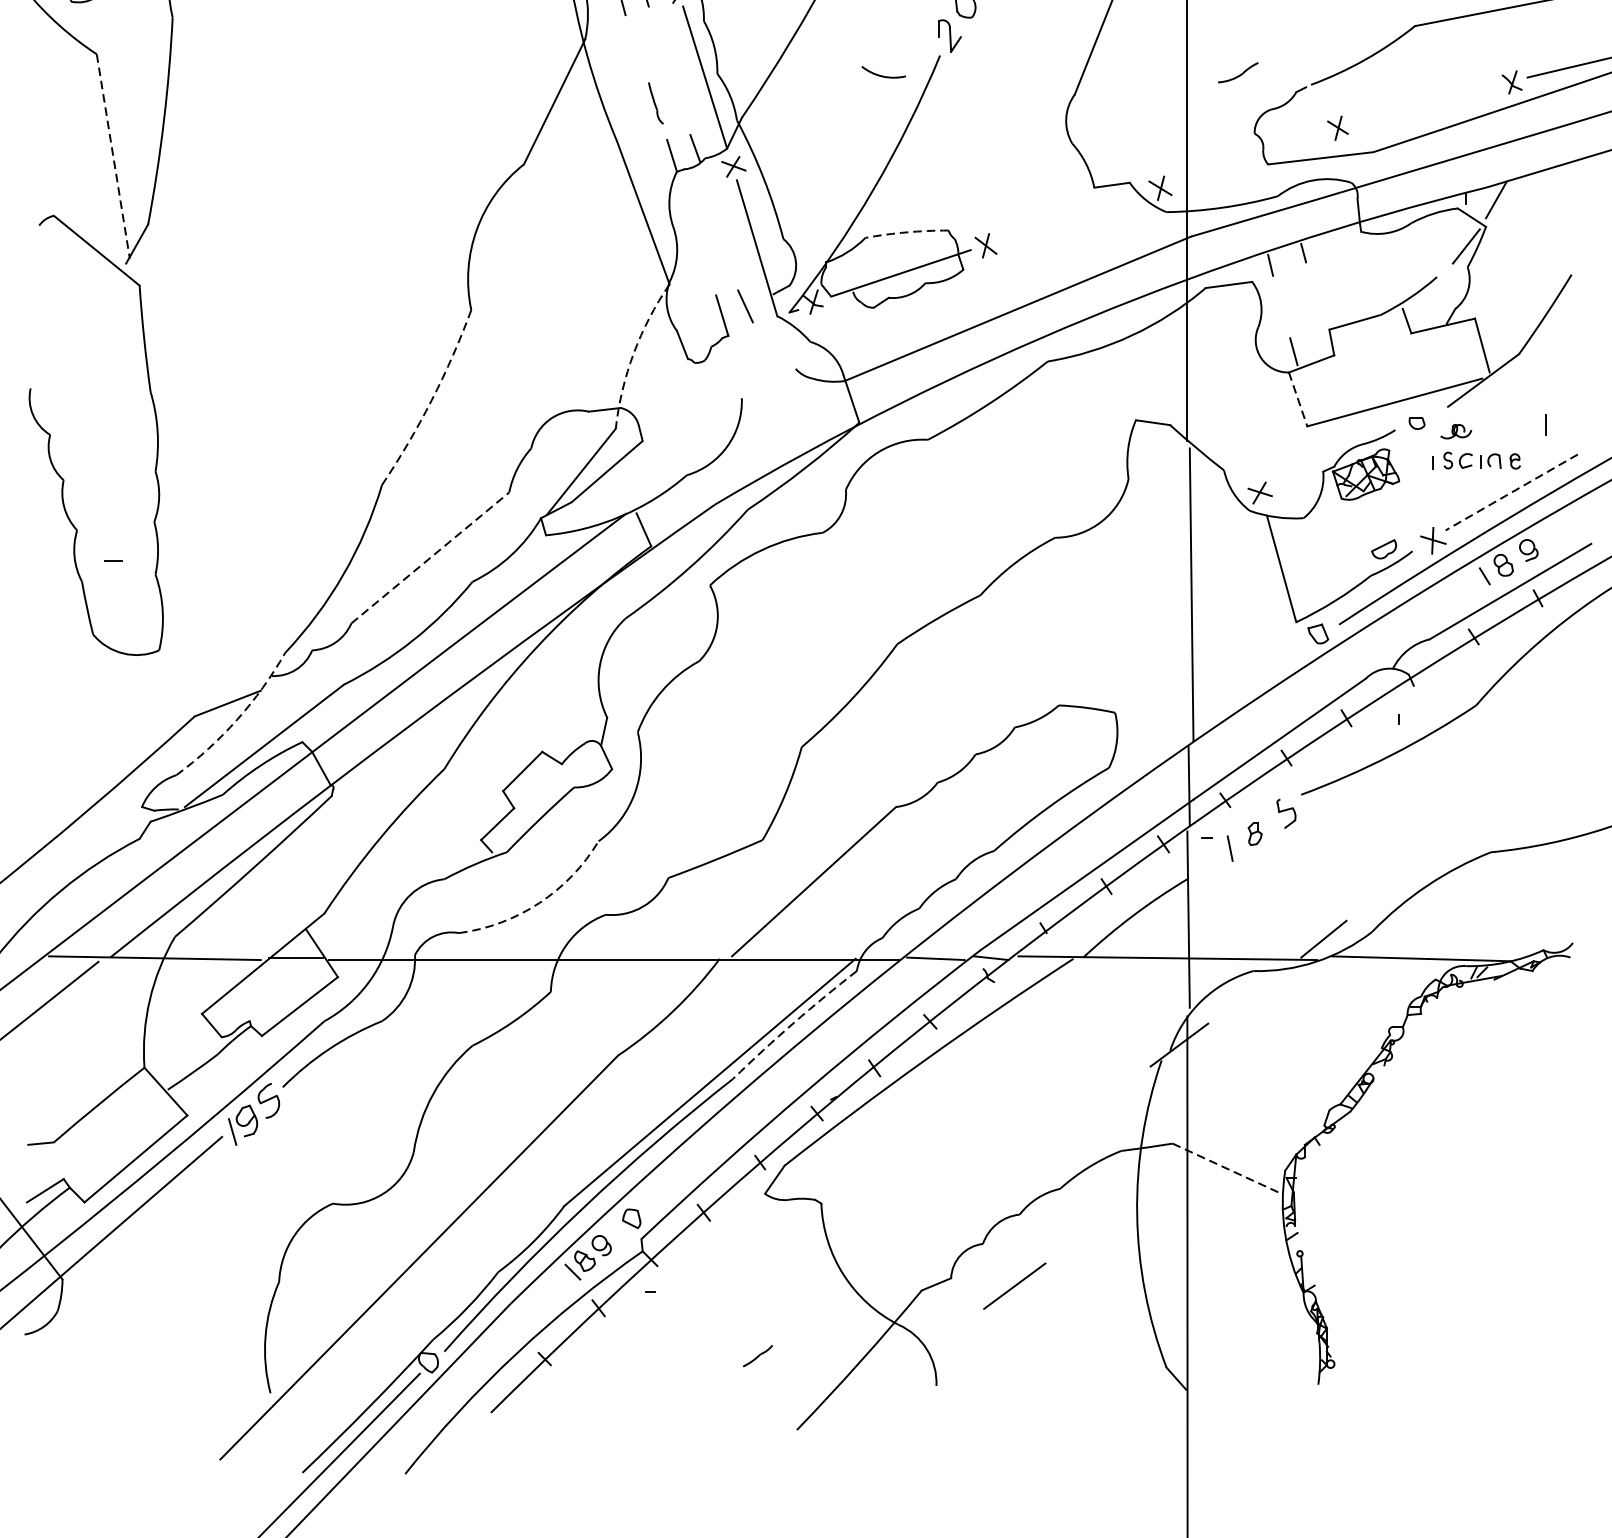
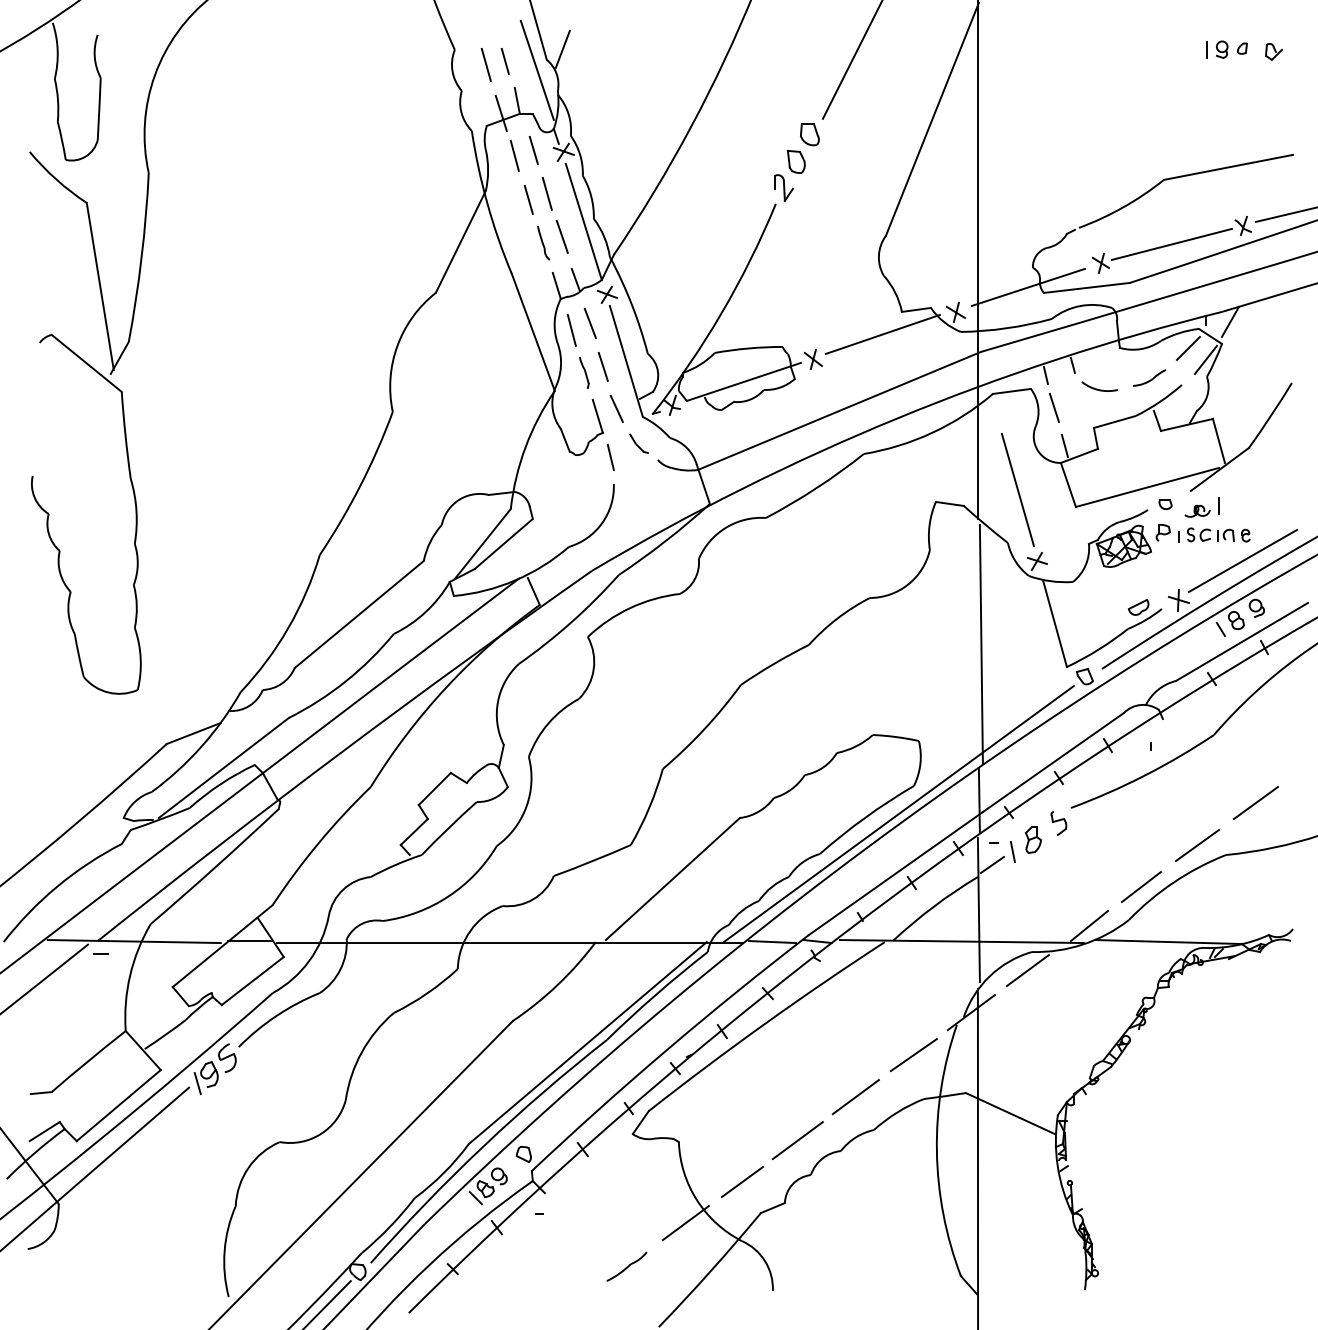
line: (659, 42) -> (546, 193), added
line: (637, 50) -> (528, 199), added
part: (1238, 72) -> (1149, 377), moved
arc: (880, 74) -> (1097, 388), moved
line: (677, 95) -> (561, 236), added
line: (1424, 103) -> (1171, 243), added
line: (113, 156) -> (100, 286), dashed -> solid
line: (1248, 156) -> (1027, 286), added
line: (712, 200) -> (589, 322), added
line: (689, 209) -> (571, 329), added
line: (1070, 214) -> (882, 333), added
line: (1443, 231) -> (1187, 347), added
arc: (906, 232) -> (748, 348), dashed -> solid
line: (727, 254) -> (602, 366), added
part: (705, 261) -> (584, 372), added
line: (1279, 304) -> (1053, 407), added
part: (771, 348) -> (638, 443), added
arc: (633, 353) -> (525, 447), dashed -> solid
line: (737, 364) -> (610, 456), added
arc: (431, 400) -> (360, 485), dashed -> solid
line: (1298, 400) -> (1068, 485), dashed -> solid
line: (1235, 404) -> (1017, 489), added
line: (1545, 424) -> (1218, 505), moved
part: (1413, 457) -> (1162, 532), added
line: (1511, 493) -> (1242, 561), dashed -> solid
line: (430, 557) -> (359, 614), dashed -> solid
line: (113, 560) -> (100, 953), moved
arc: (237, 719) -> (201, 746), dashed -> solid
line: (1527, 789) -> (1255, 803), added
line: (1090, 802) -> (898, 814), added
part: (1254, 833) -> (1032, 839), size x1.43
line: (1454, 840) -> (1196, 845), added
line: (1203, 865) -> (991, 865), added
line: (1387, 892) -> (1141, 887), added
arc: (539, 903) -> (448, 896), dashed -> solid
line: (1248, 993) -> (1027, 970), added
arc: (794, 1023) -> (656, 994), dashed -> solid
line: (1108, 1097) -> (913, 1055), added
line: (1037, 1149) -> (855, 1097), added
line: (1227, 1168) -> (1010, 1113), dashed -> solid
line: (898, 1253) -> (741, 1182), added
line: (1014, 1286) -> (797, 1140), moved
line: (829, 1303) -> (685, 1223), added
part: (757, 1355) -> (626, 1266), size x1.67

